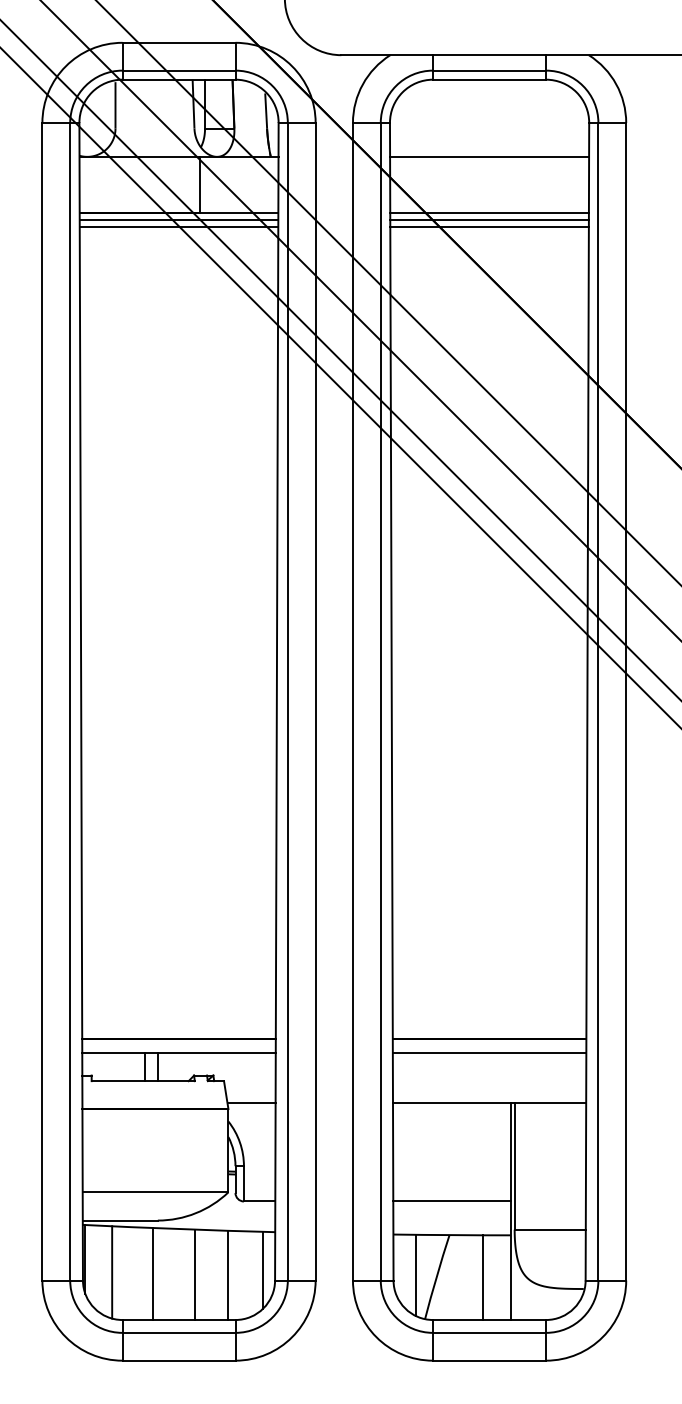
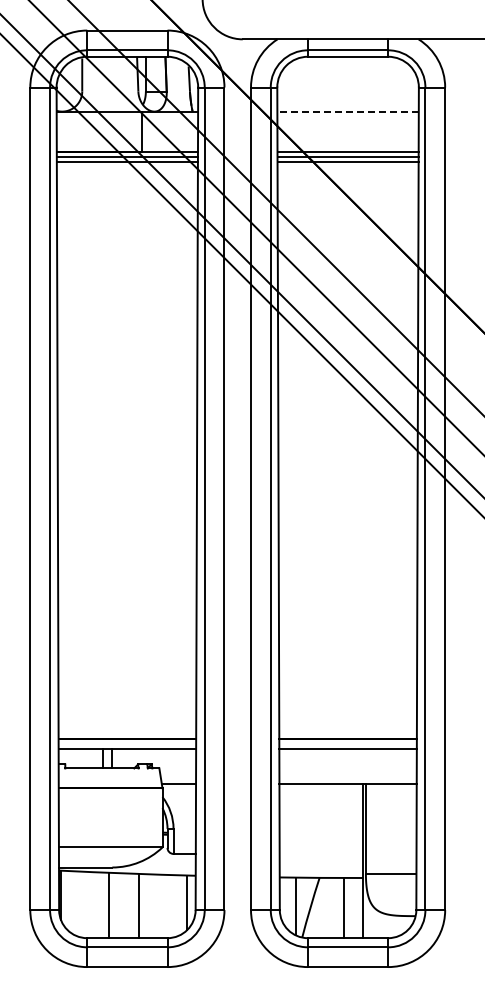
line: (490, 156) -> (348, 111), solid -> dashed
line: (452, 1200) -> (321, 853), removed
line: (111, 1272) -> (79, 904), removed
line: (228, 1275) -> (162, 906), removed

